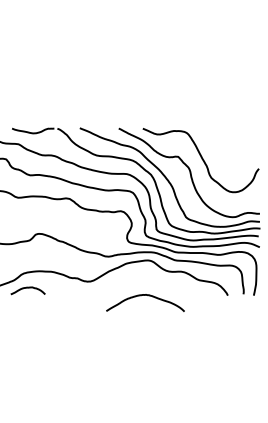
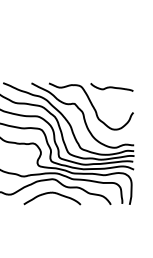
curve: (228, 134) -> (111, 87), added
curve: (148, 296) -> (54, 193), moved

